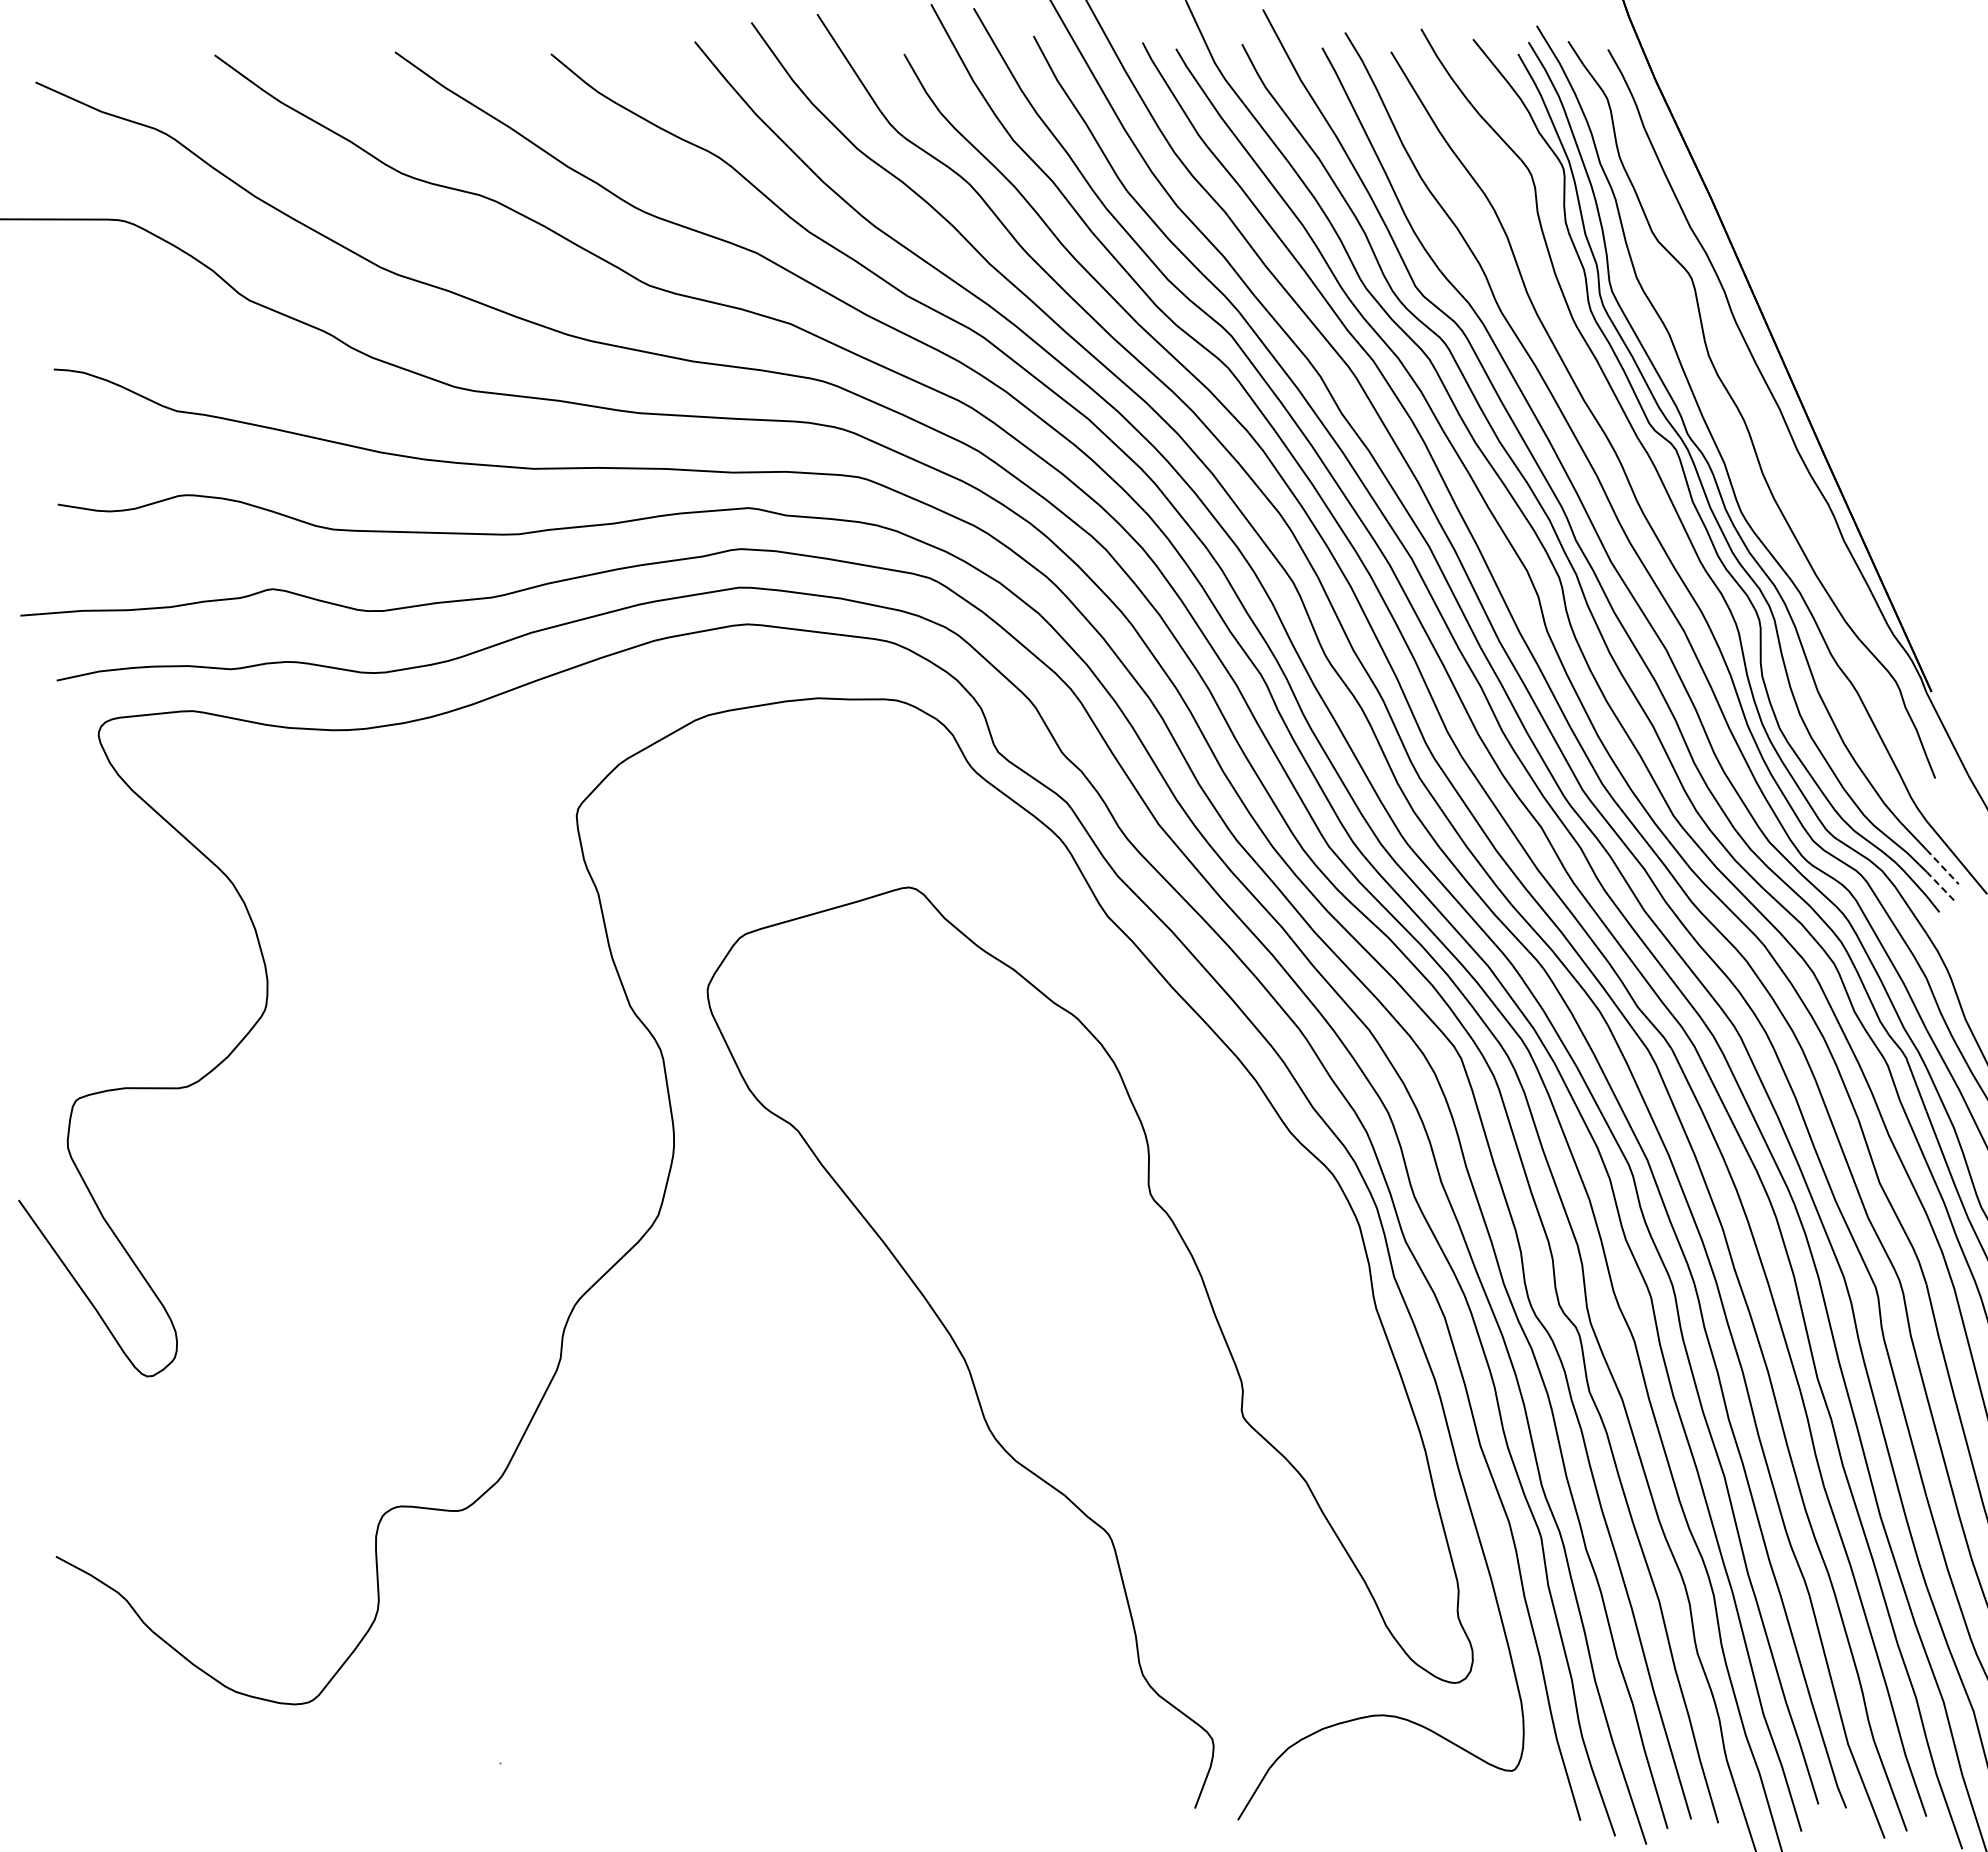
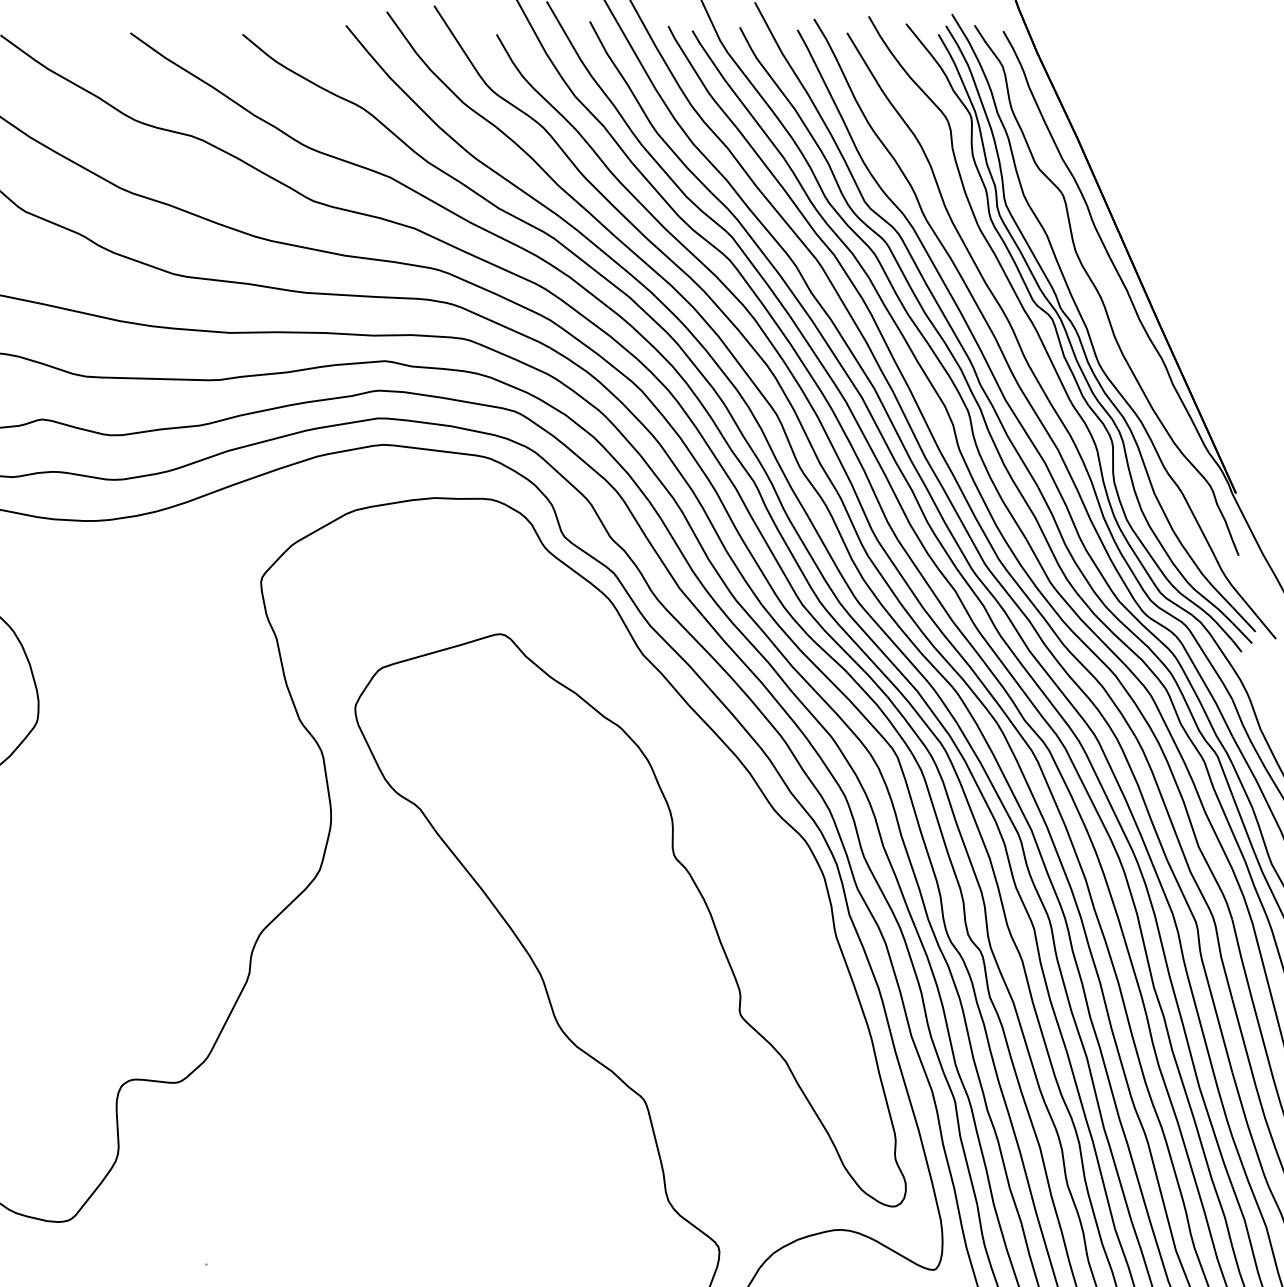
line: (1942, 866) -> (1243, 619), dashed -> solid
line: (1940, 886) -> (1242, 633), dashed -> solid

